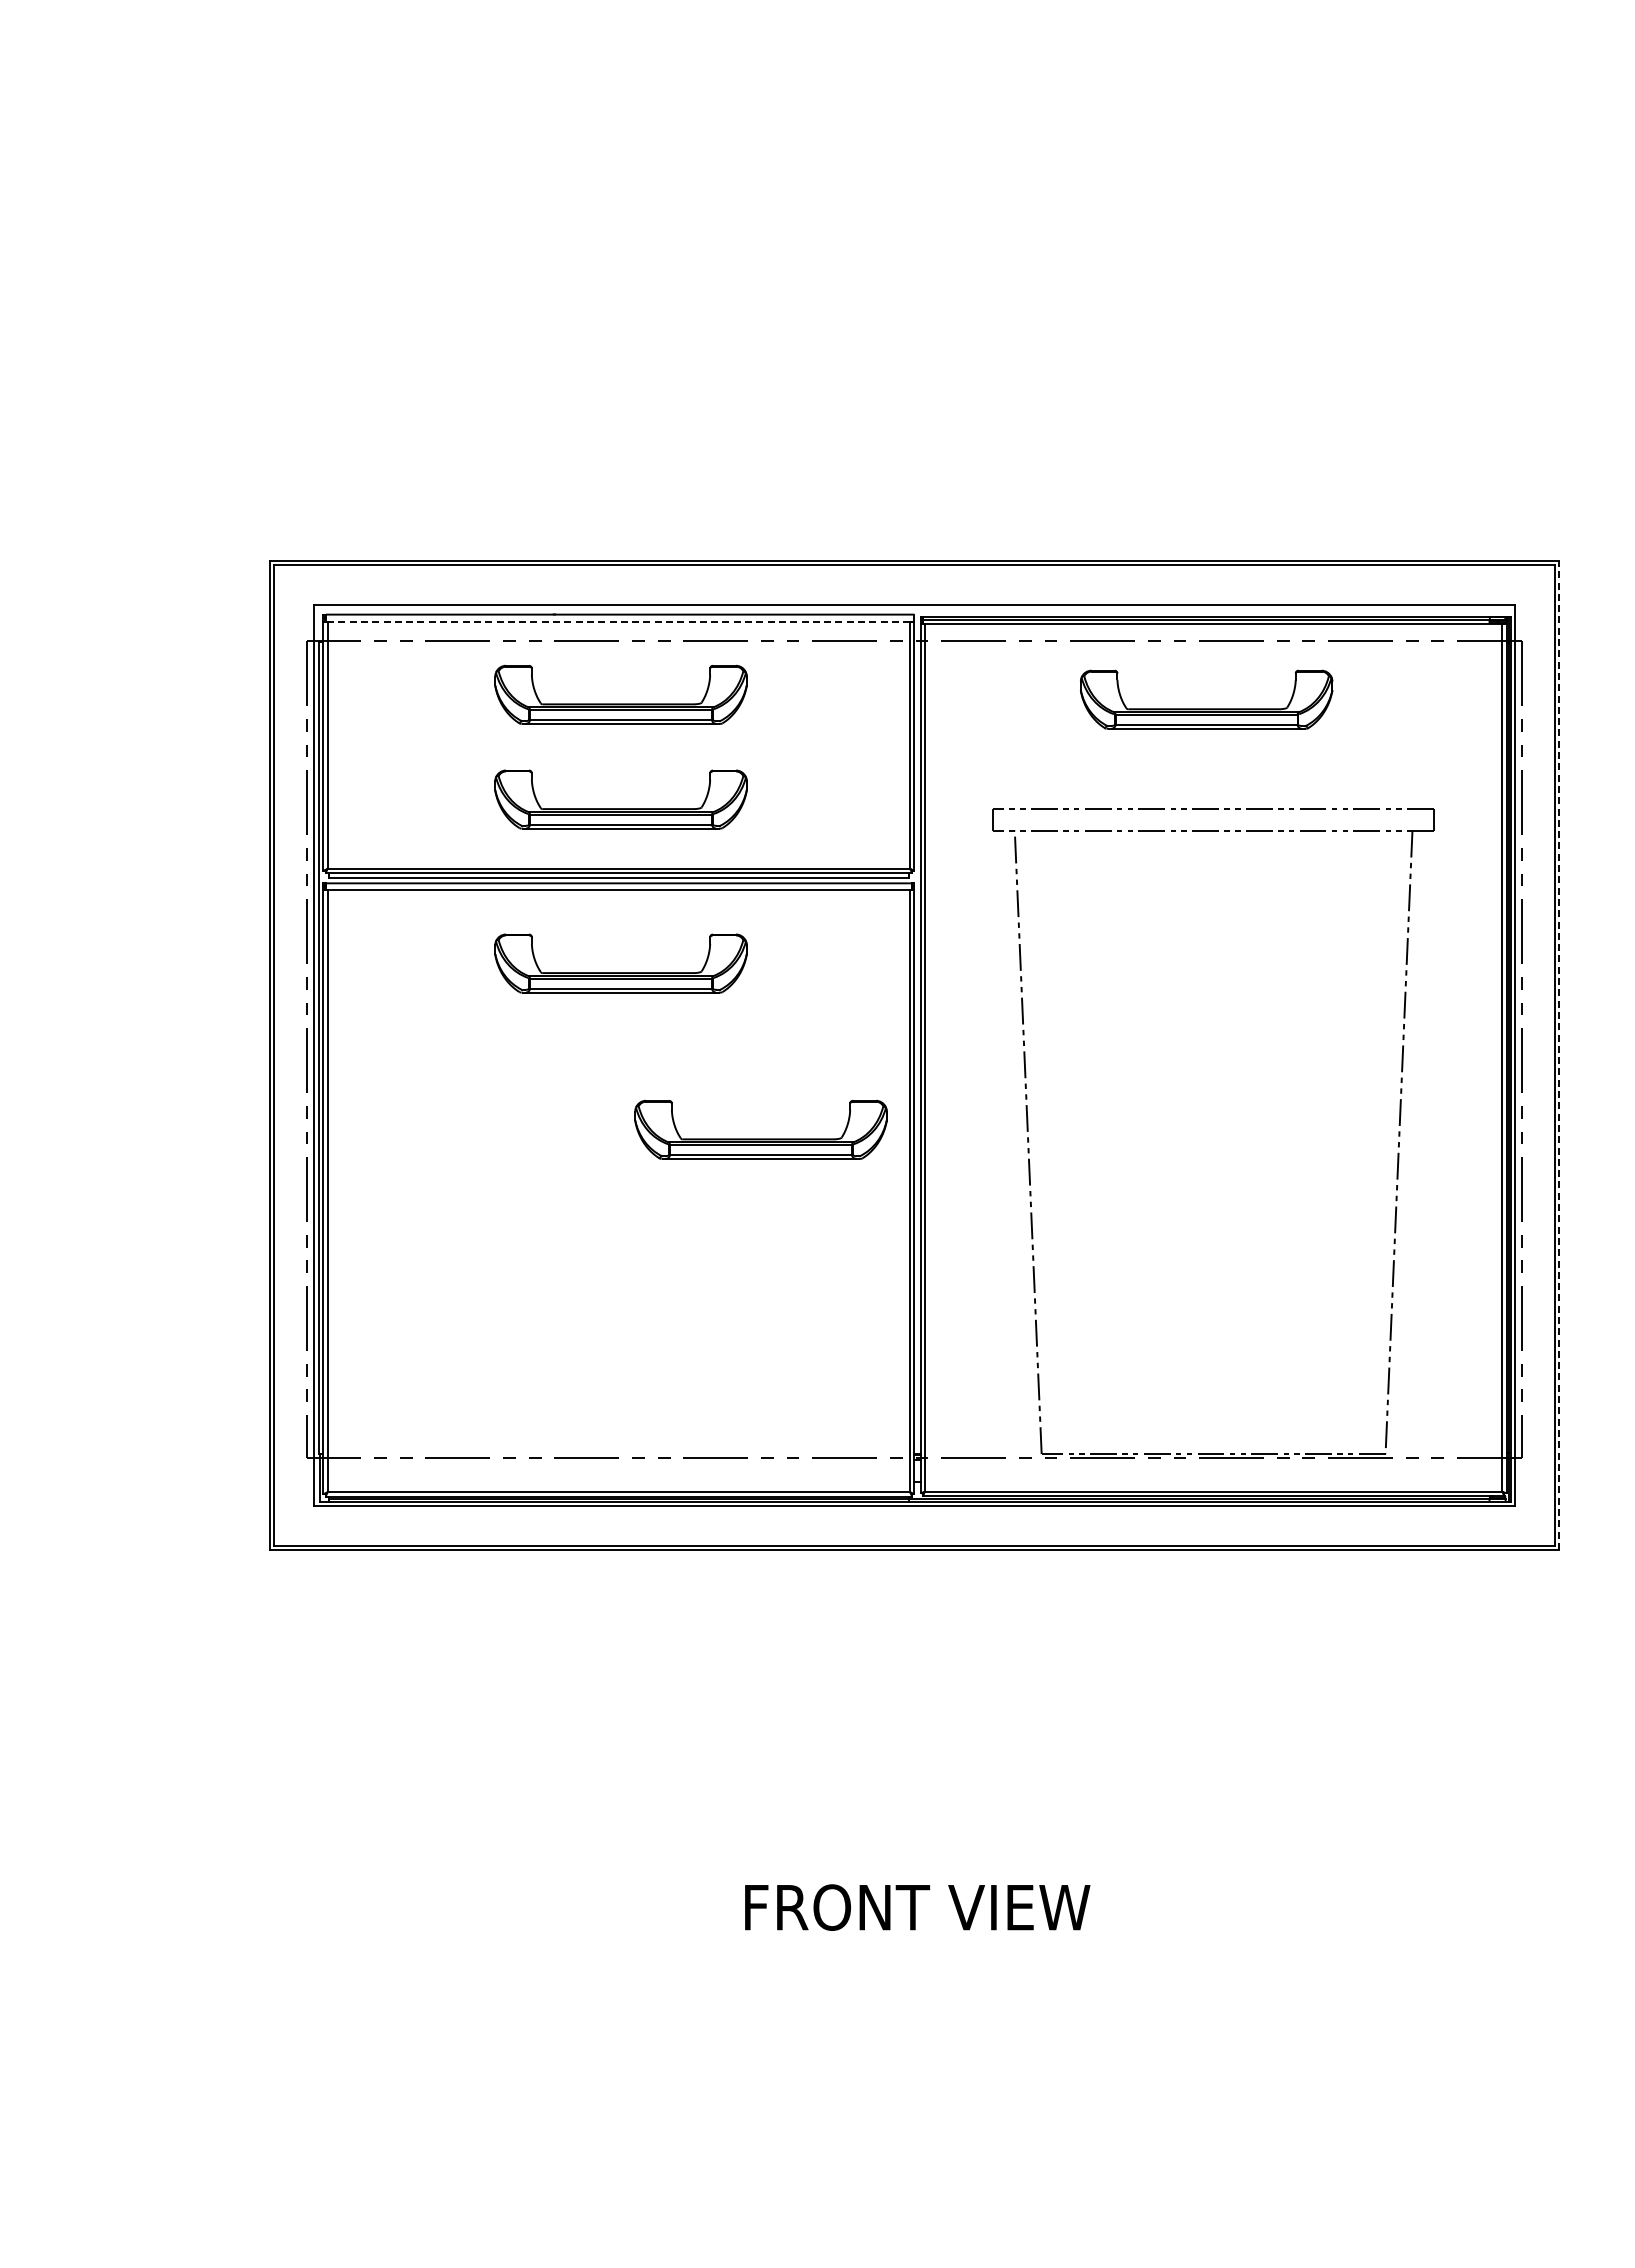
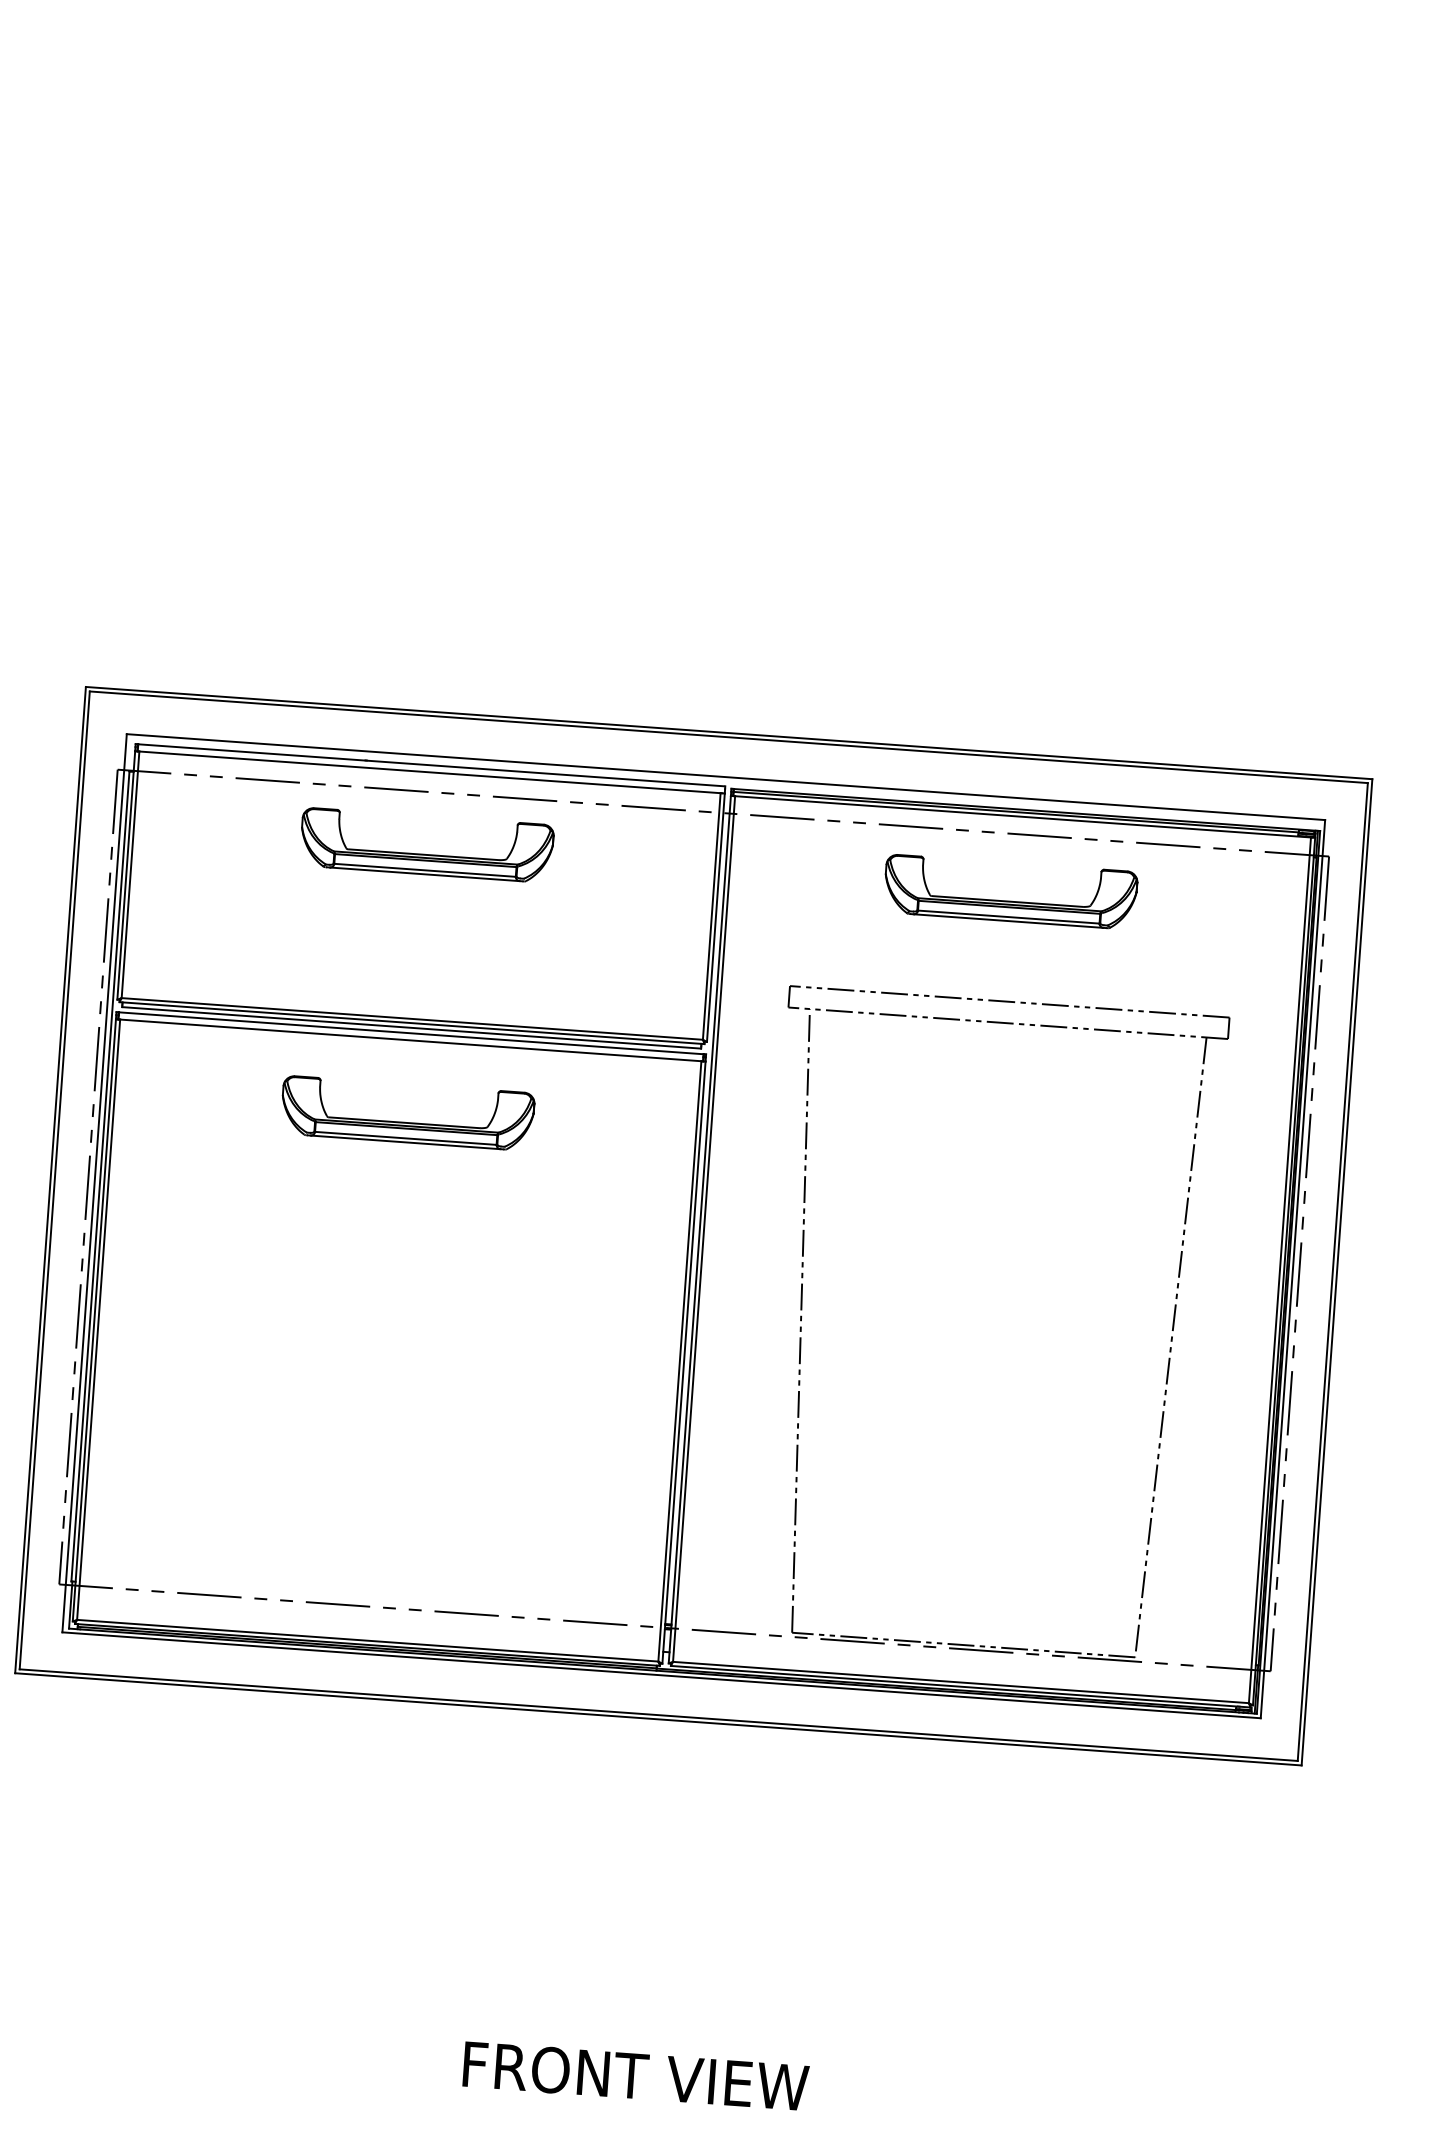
line: (618, 621) -> (429, 772), dashed -> solid
part: (620, 808) -> (418, 958), removed
line: (1559, 1055) -> (1337, 1272), dashed -> solid
part: (760, 1138) -> (534, 1297), removed

